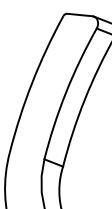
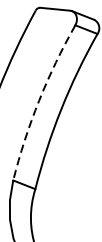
arc: (66, 92) -> (39, 101), solid -> dashed

